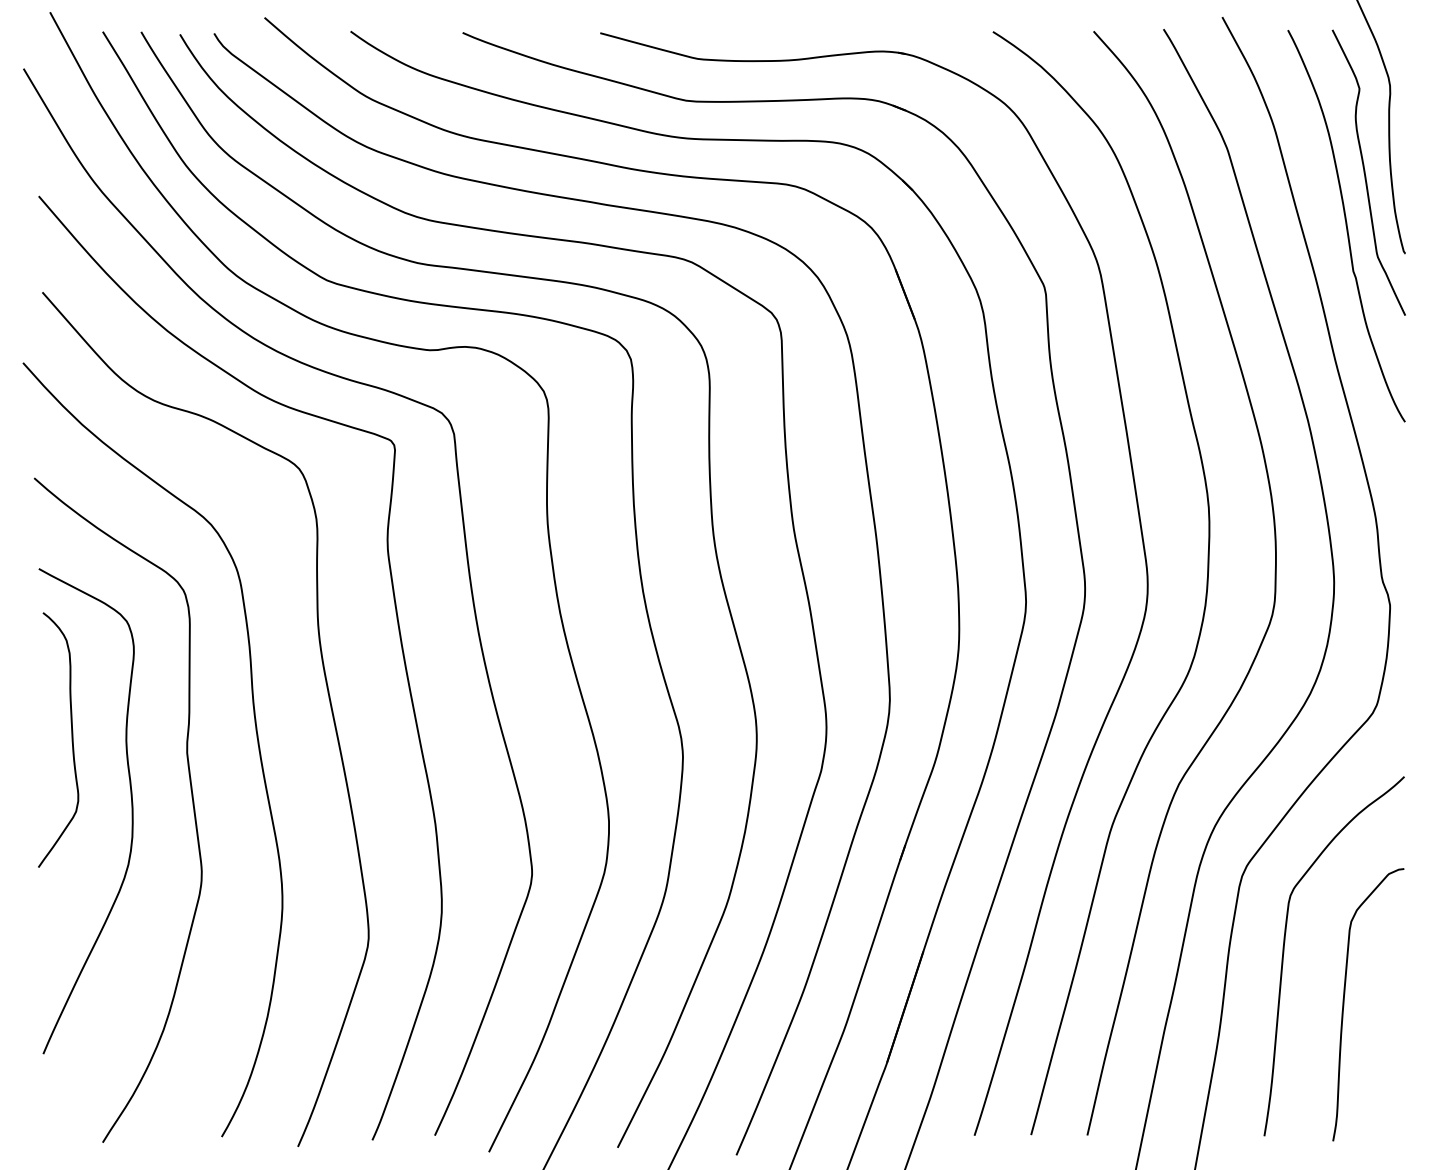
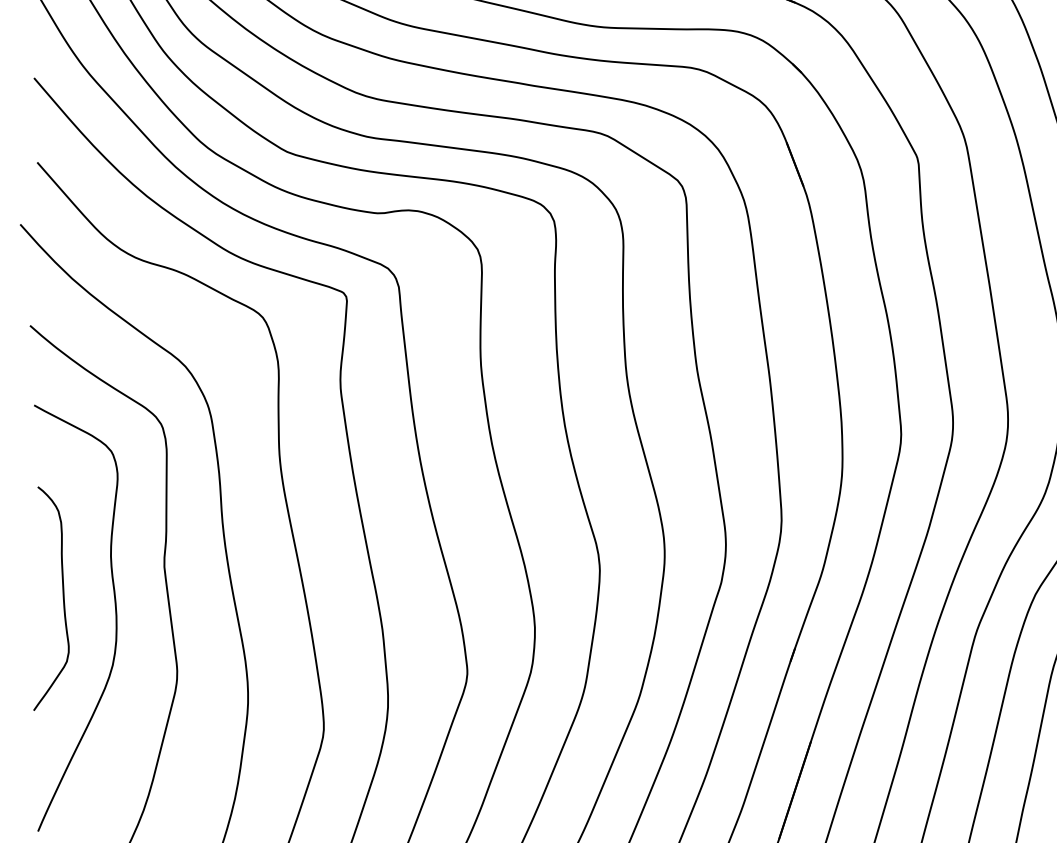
curve: (71, 739) -> (62, 598), moved

